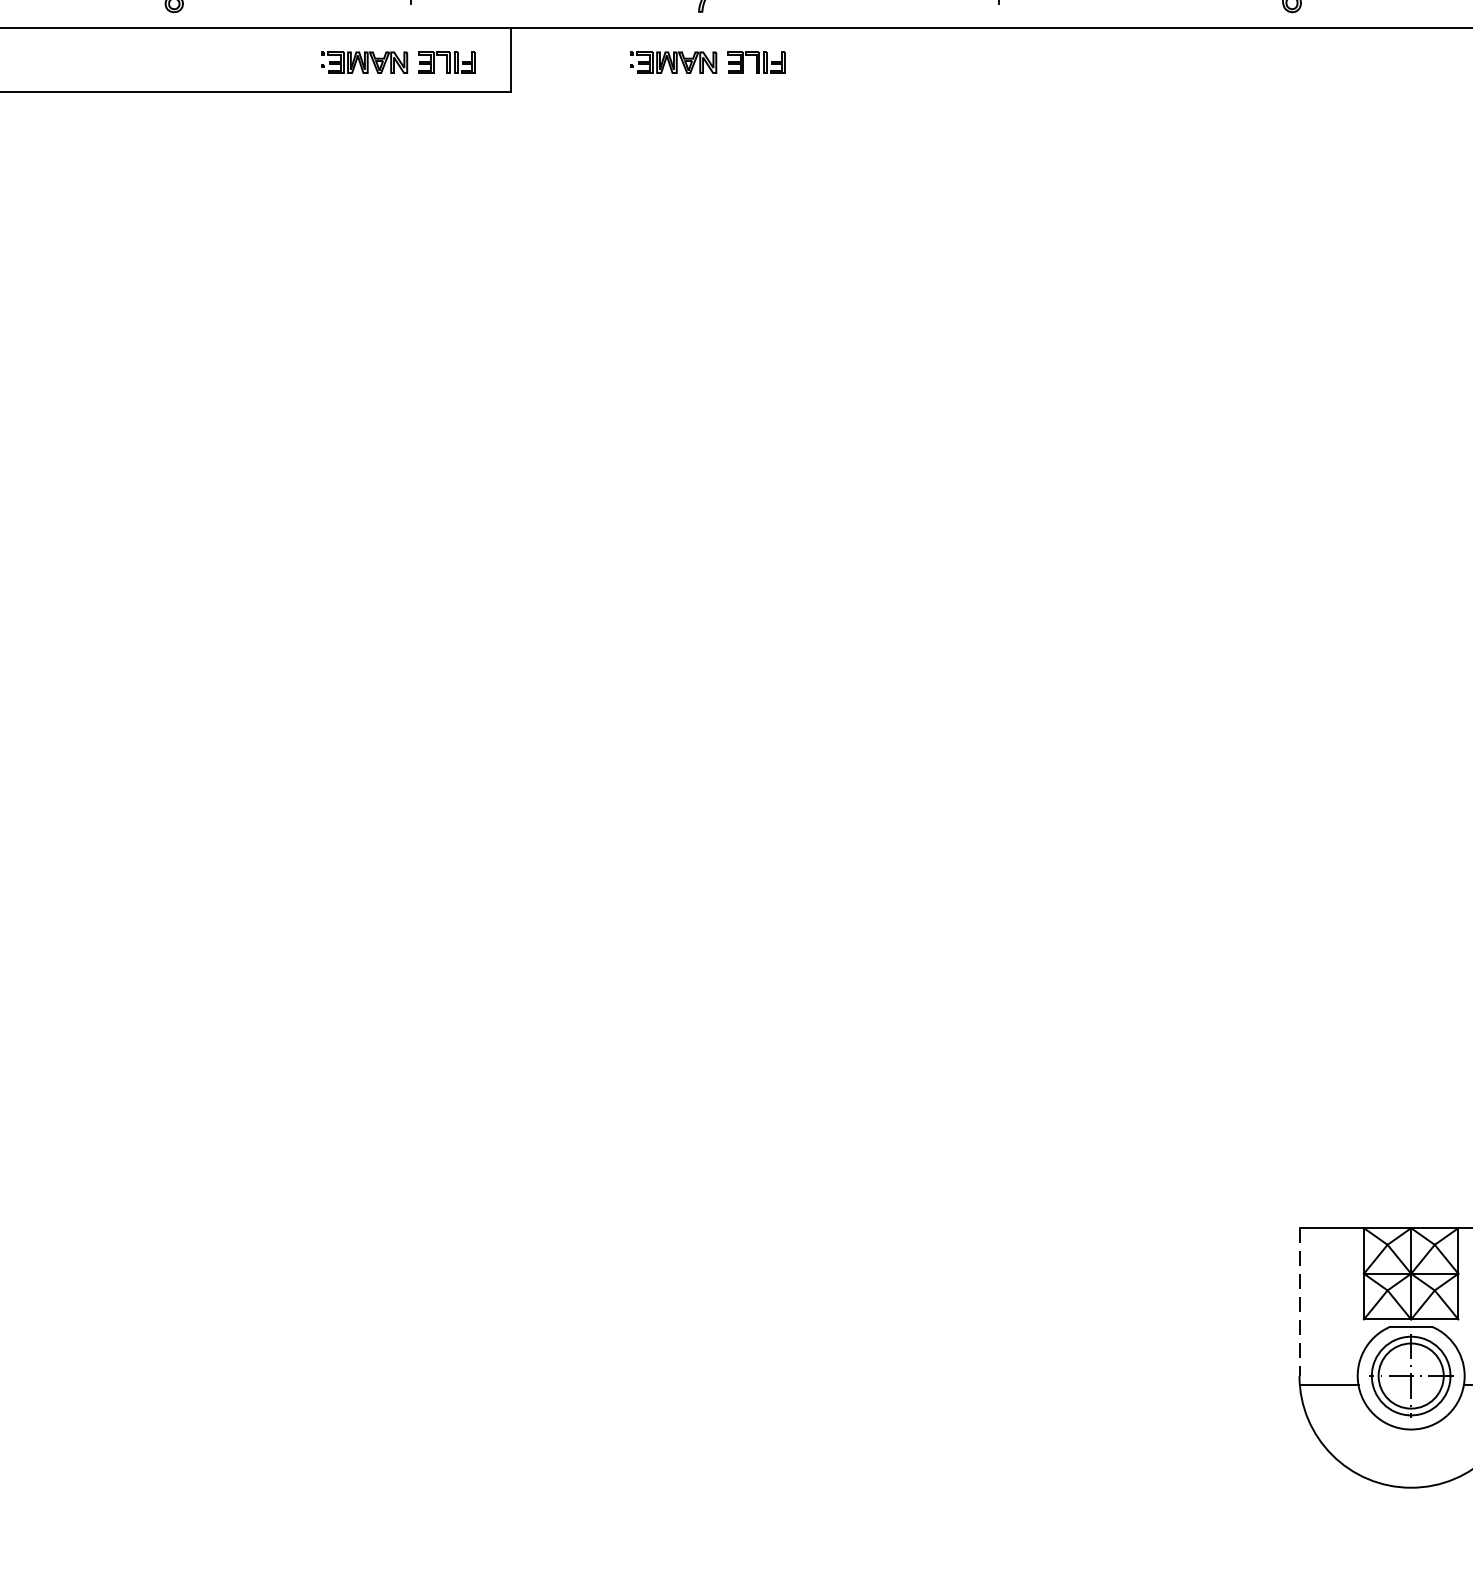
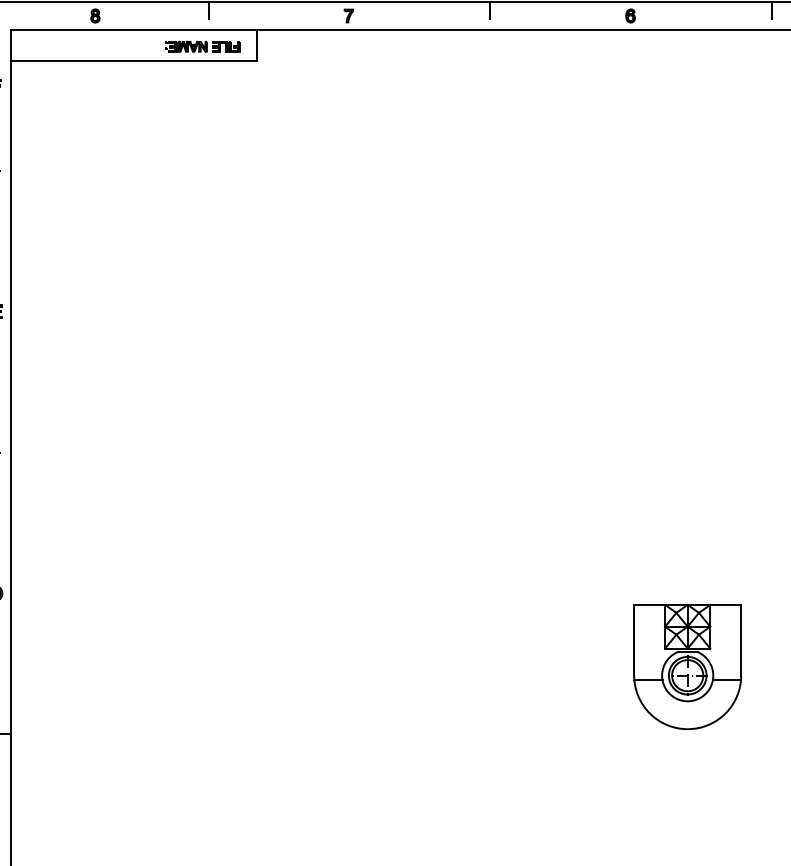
part: (706, 62) -> (350, 46), removed
line: (1300, 1302) -> (634, 640), dashed -> solid

